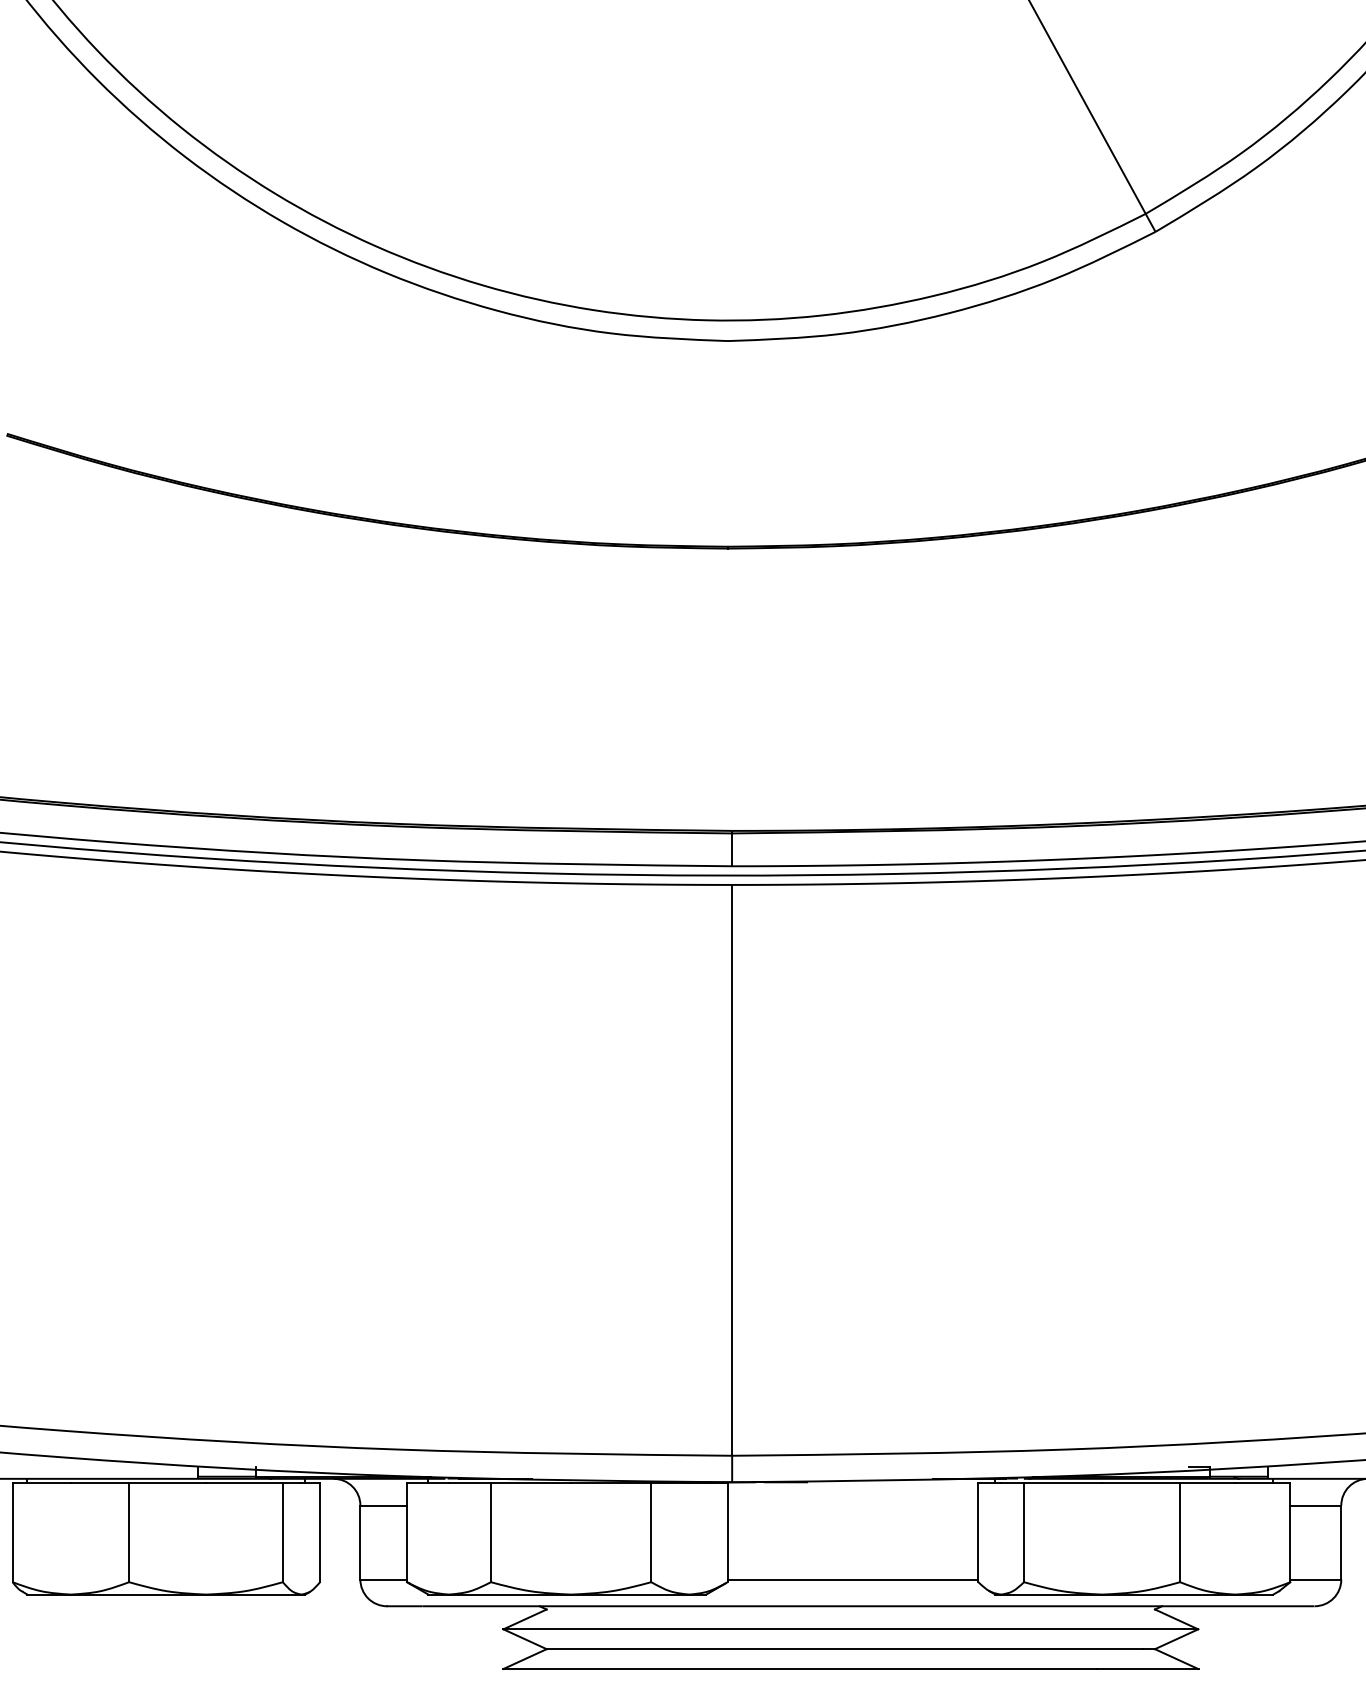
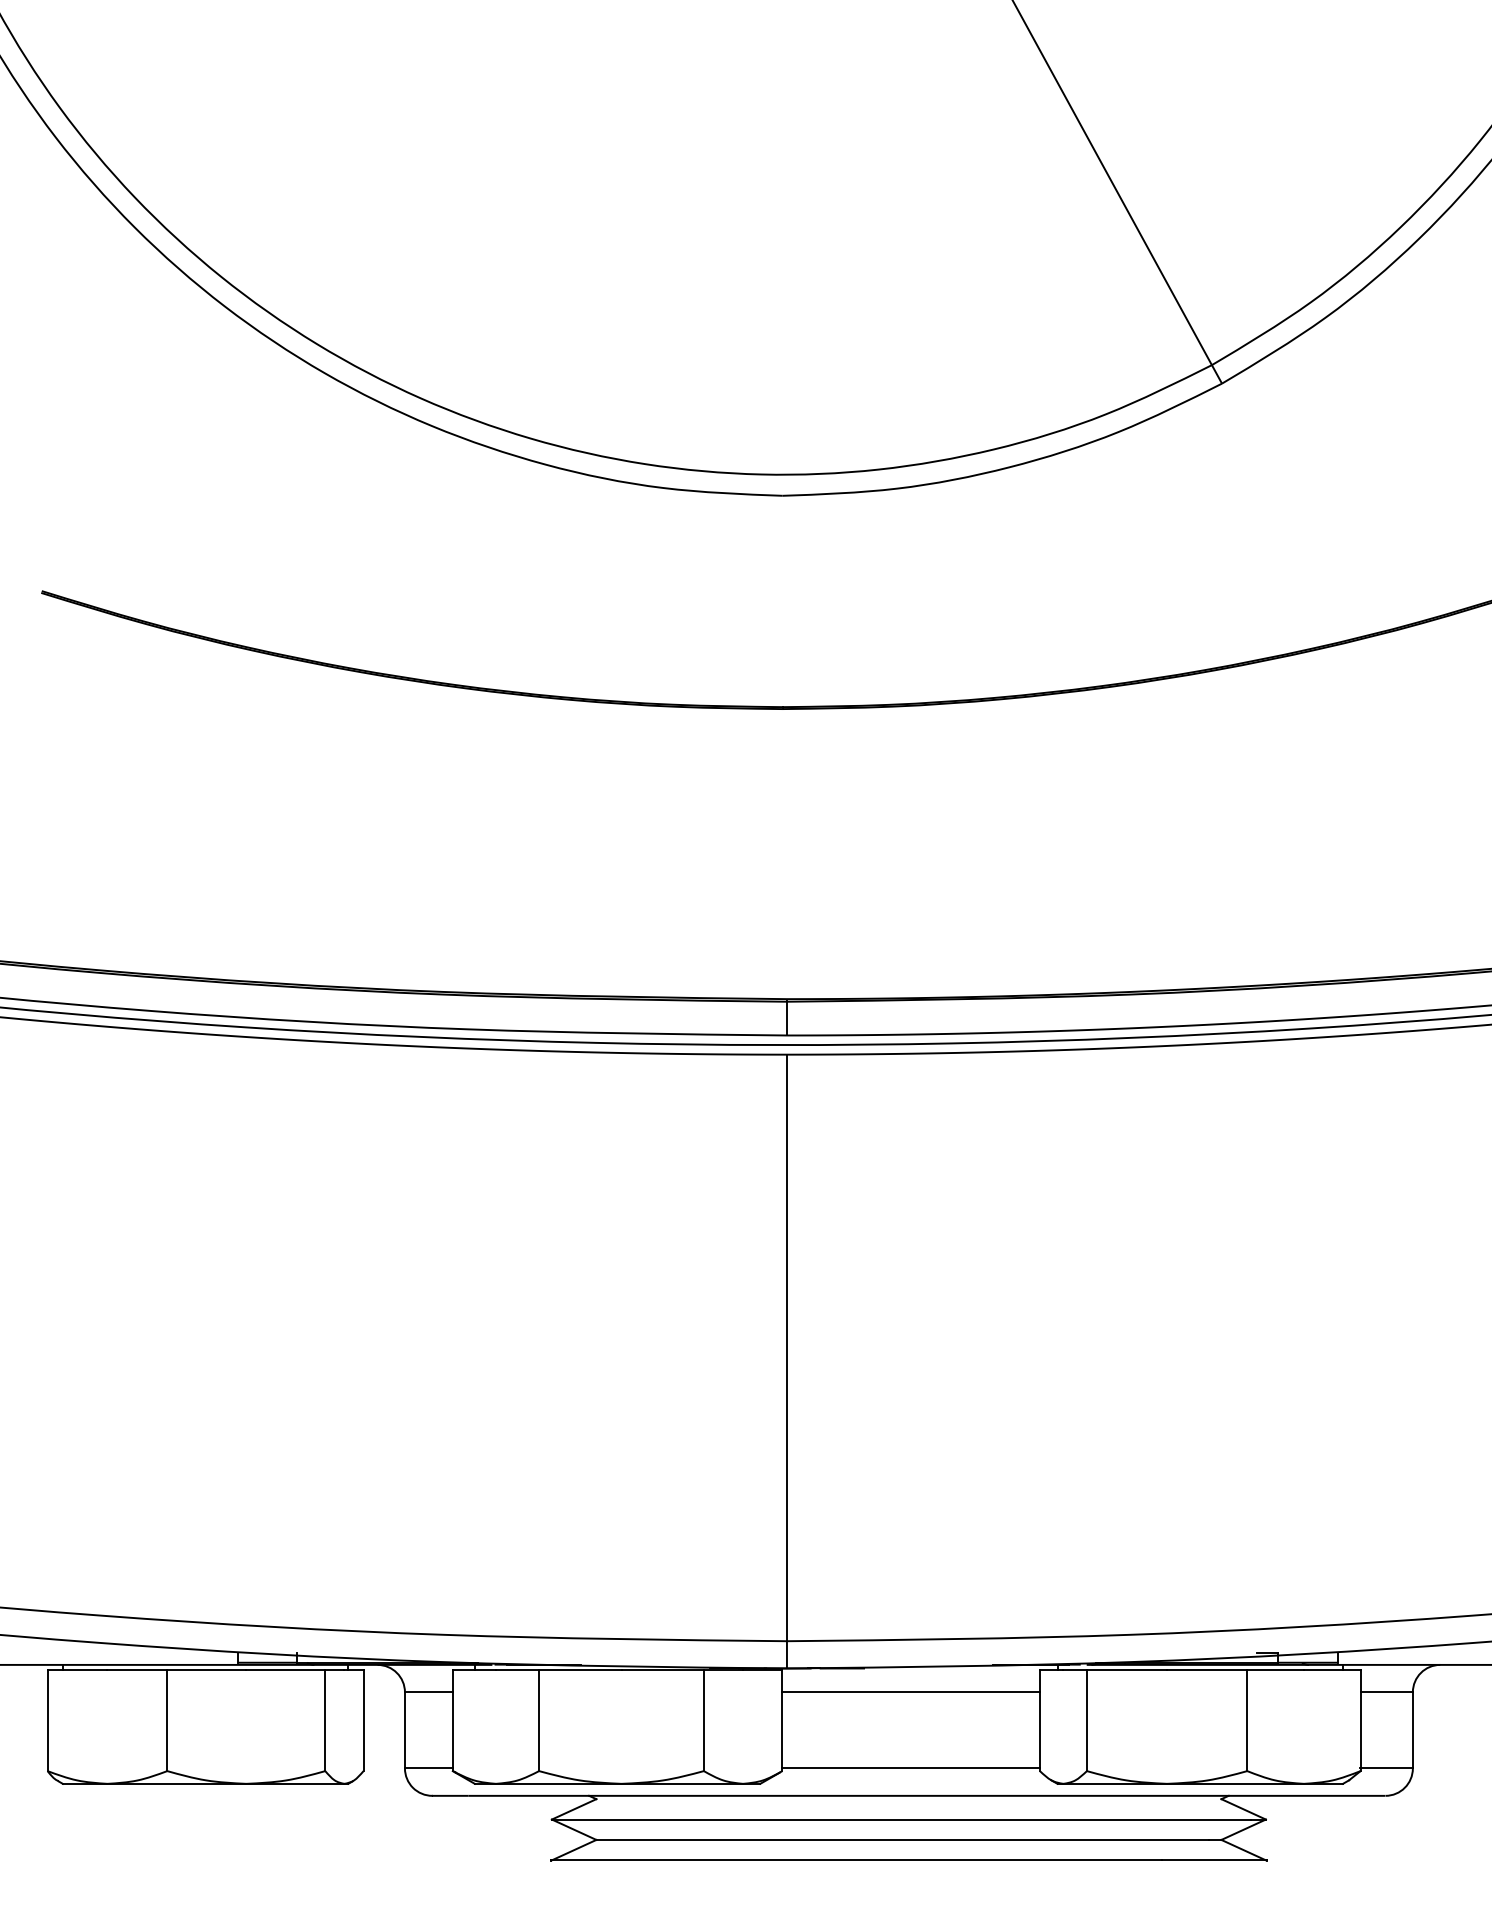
line: (852, 1505) -> (910, 1692), added

